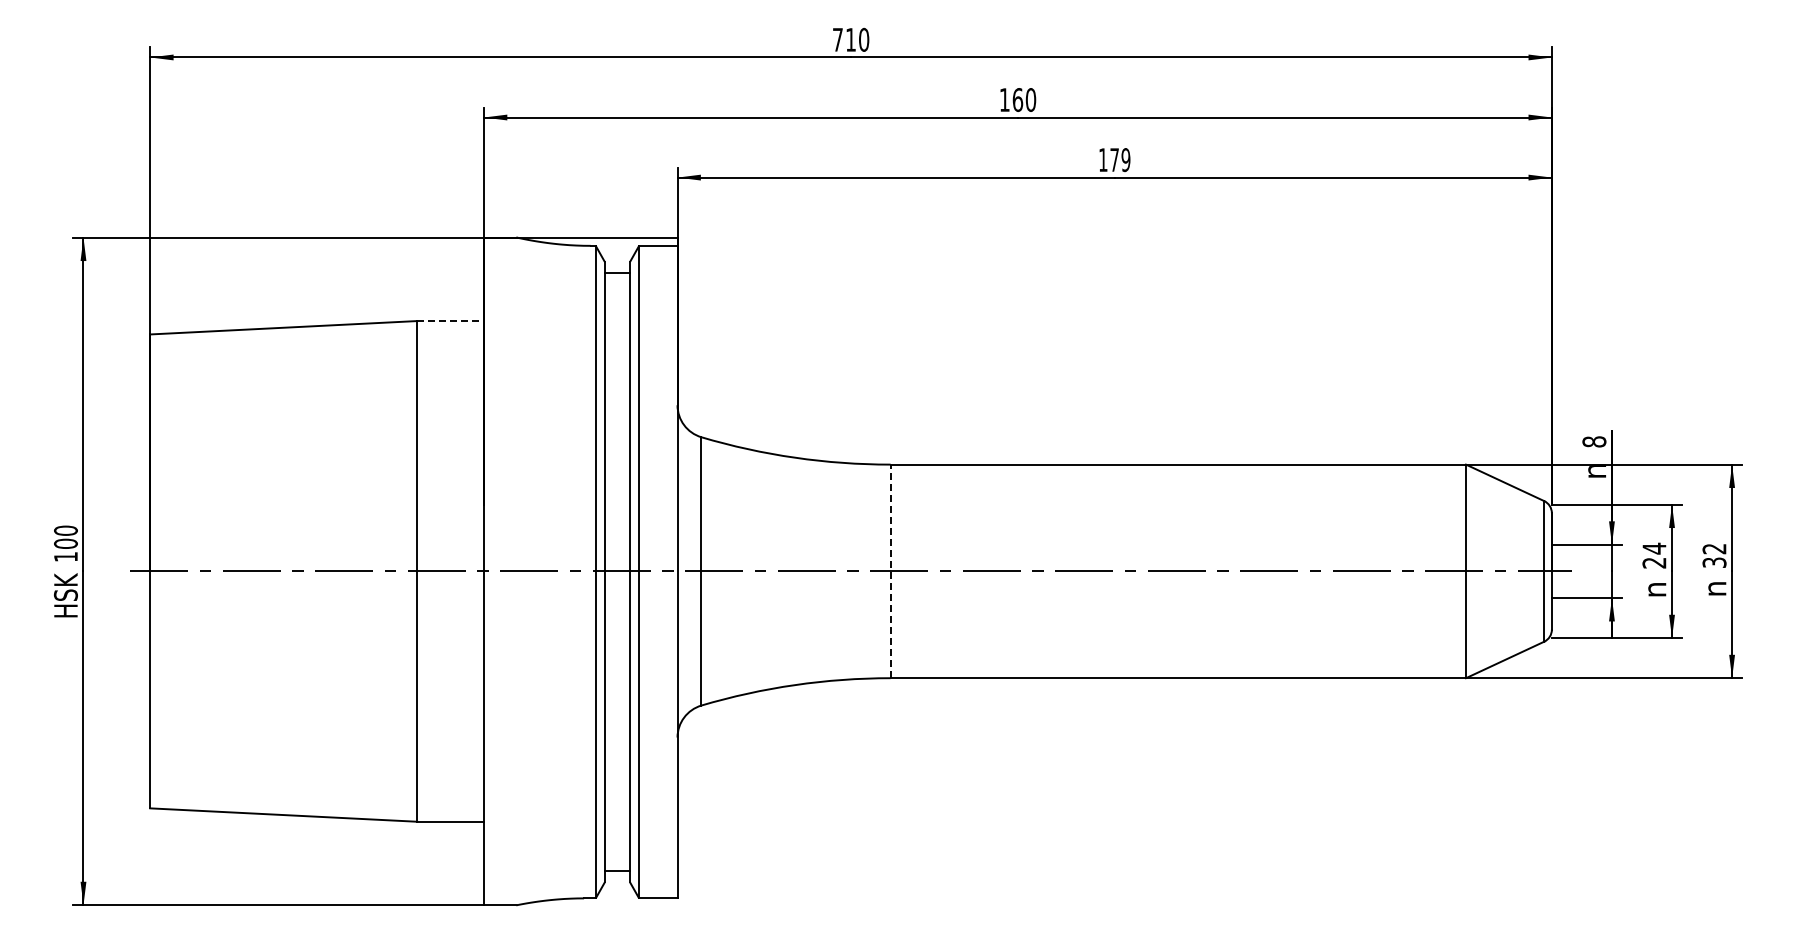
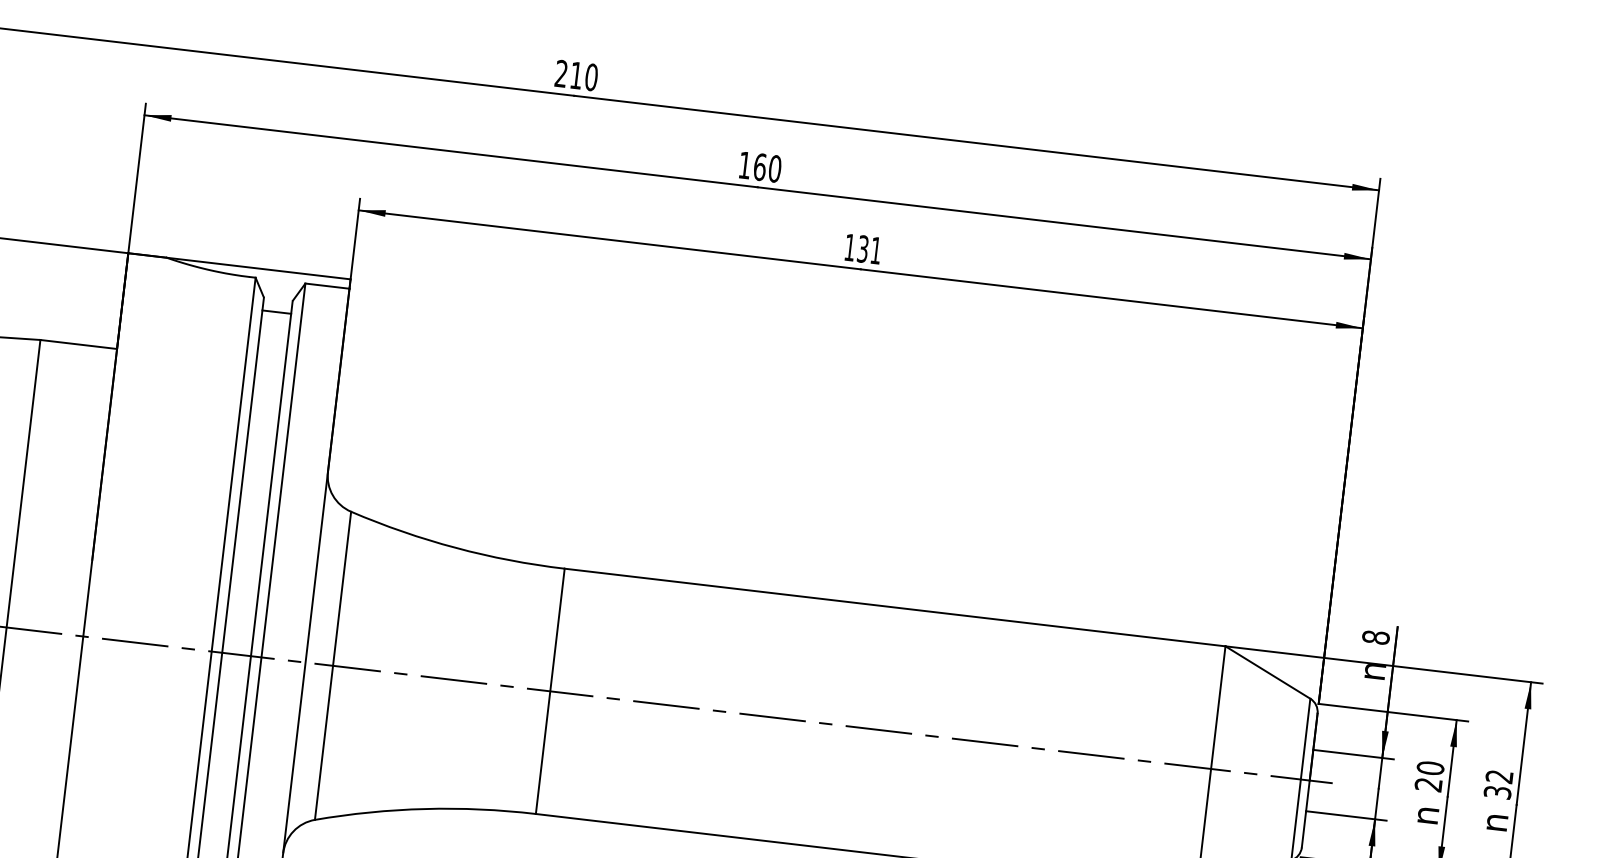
text: (837, 39) -> (561, 73), 710 -> 210
text: (1120, 160) -> (869, 250), 179 -> 131
line: (451, 321) -> (79, 345), dashed -> solid
text: (1654, 548) -> (1430, 768), 24 -> 20
line: (890, 571) -> (550, 691), dashed -> solid

